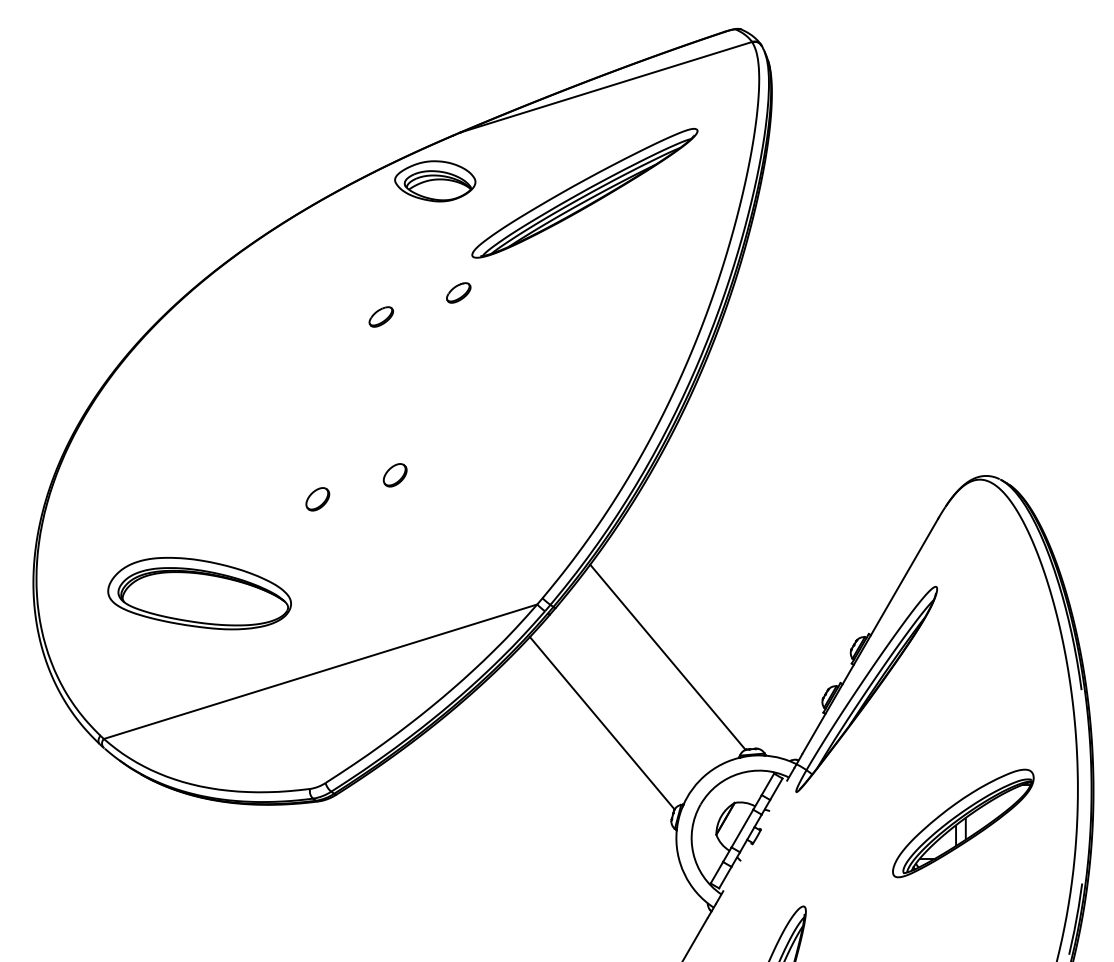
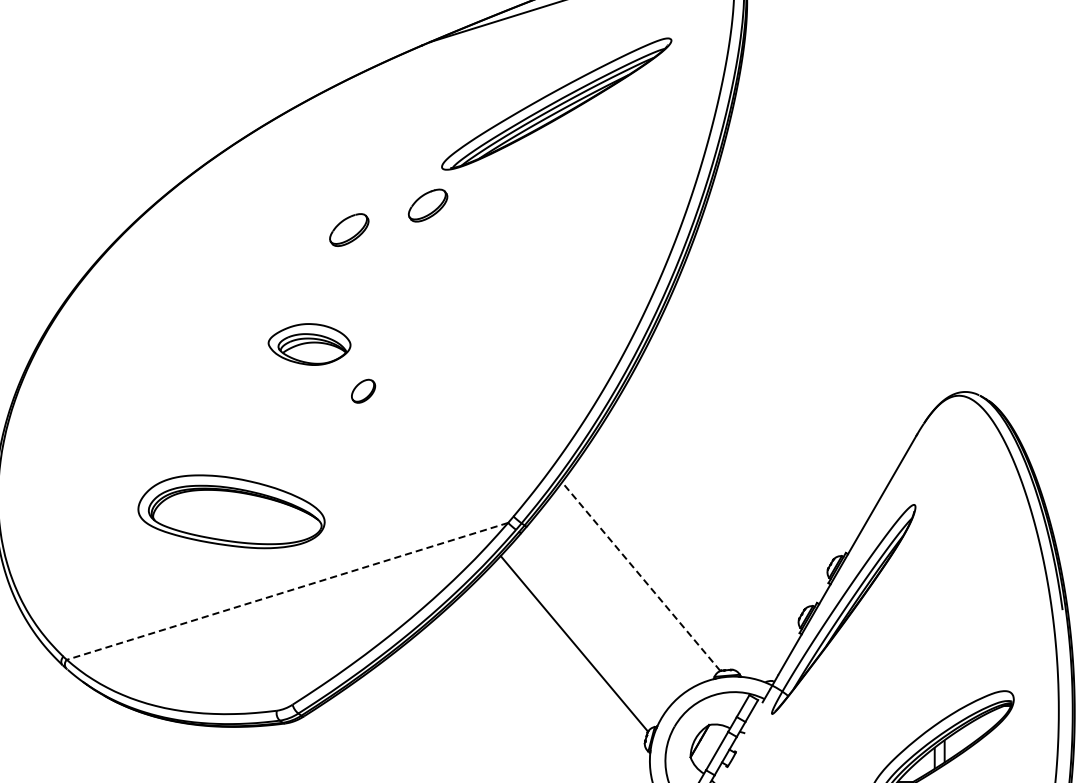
part: (435, 181) -> (309, 344), moved
part: (458, 292) -> (427, 205), size x1.6
part: (381, 316) -> (349, 229), size x1.6
part: (317, 499) -> (284, 415), removed
part: (199, 593) -> (231, 511), moved
line: (667, 657) -> (640, 576), solid -> dashed
line: (320, 671) -> (287, 591), solid -> dashed

